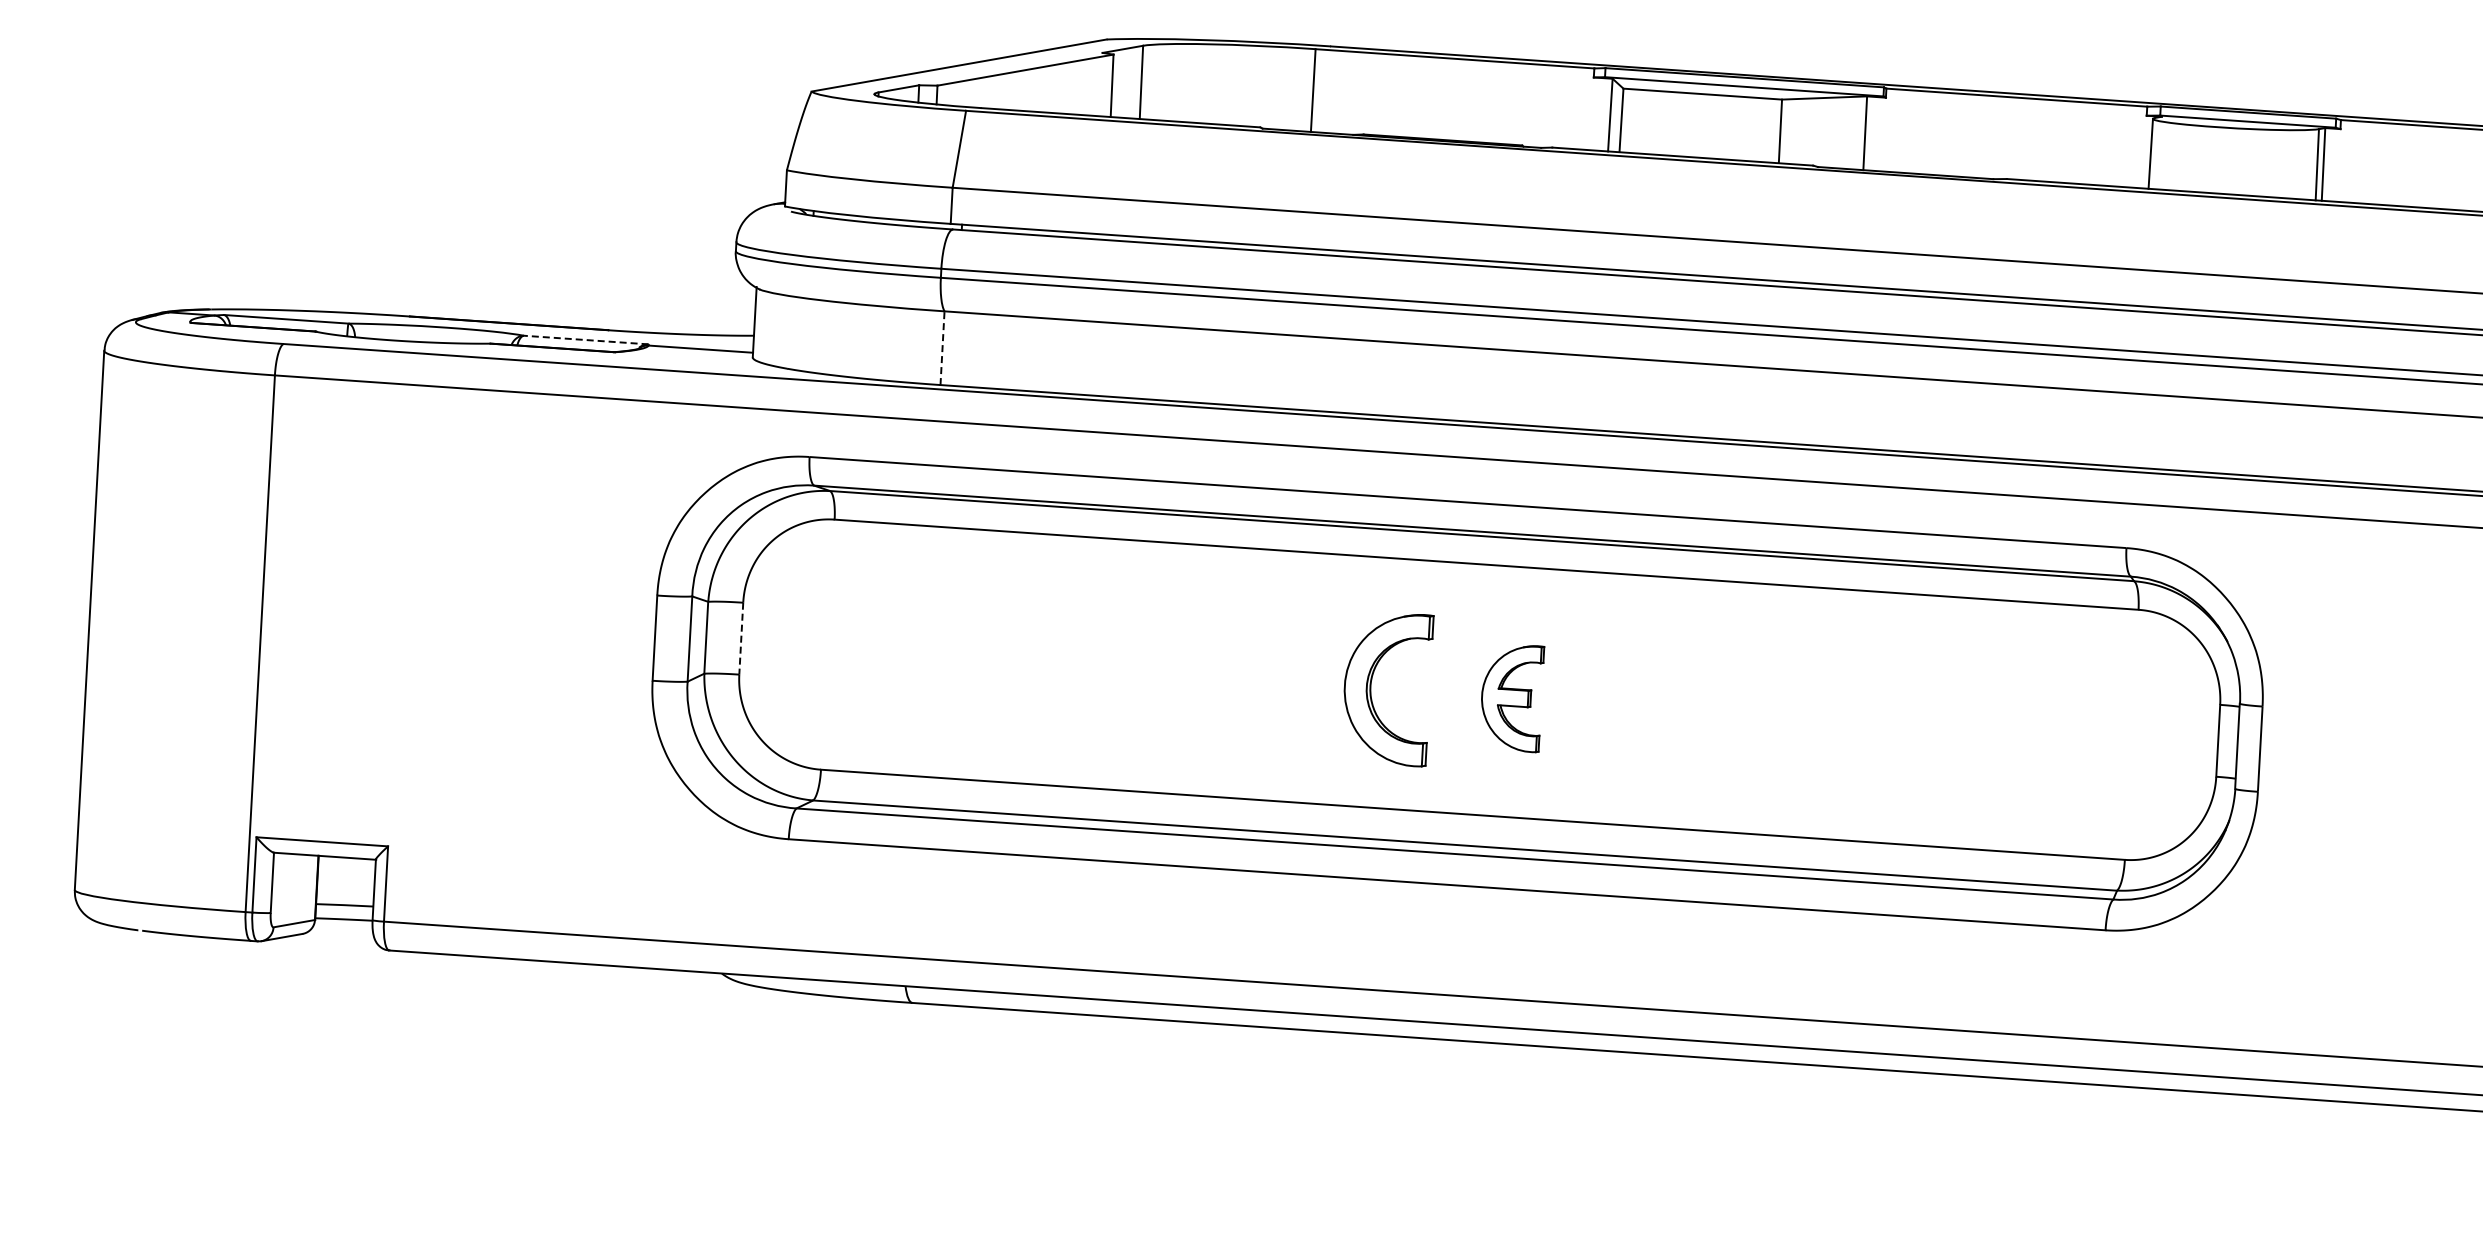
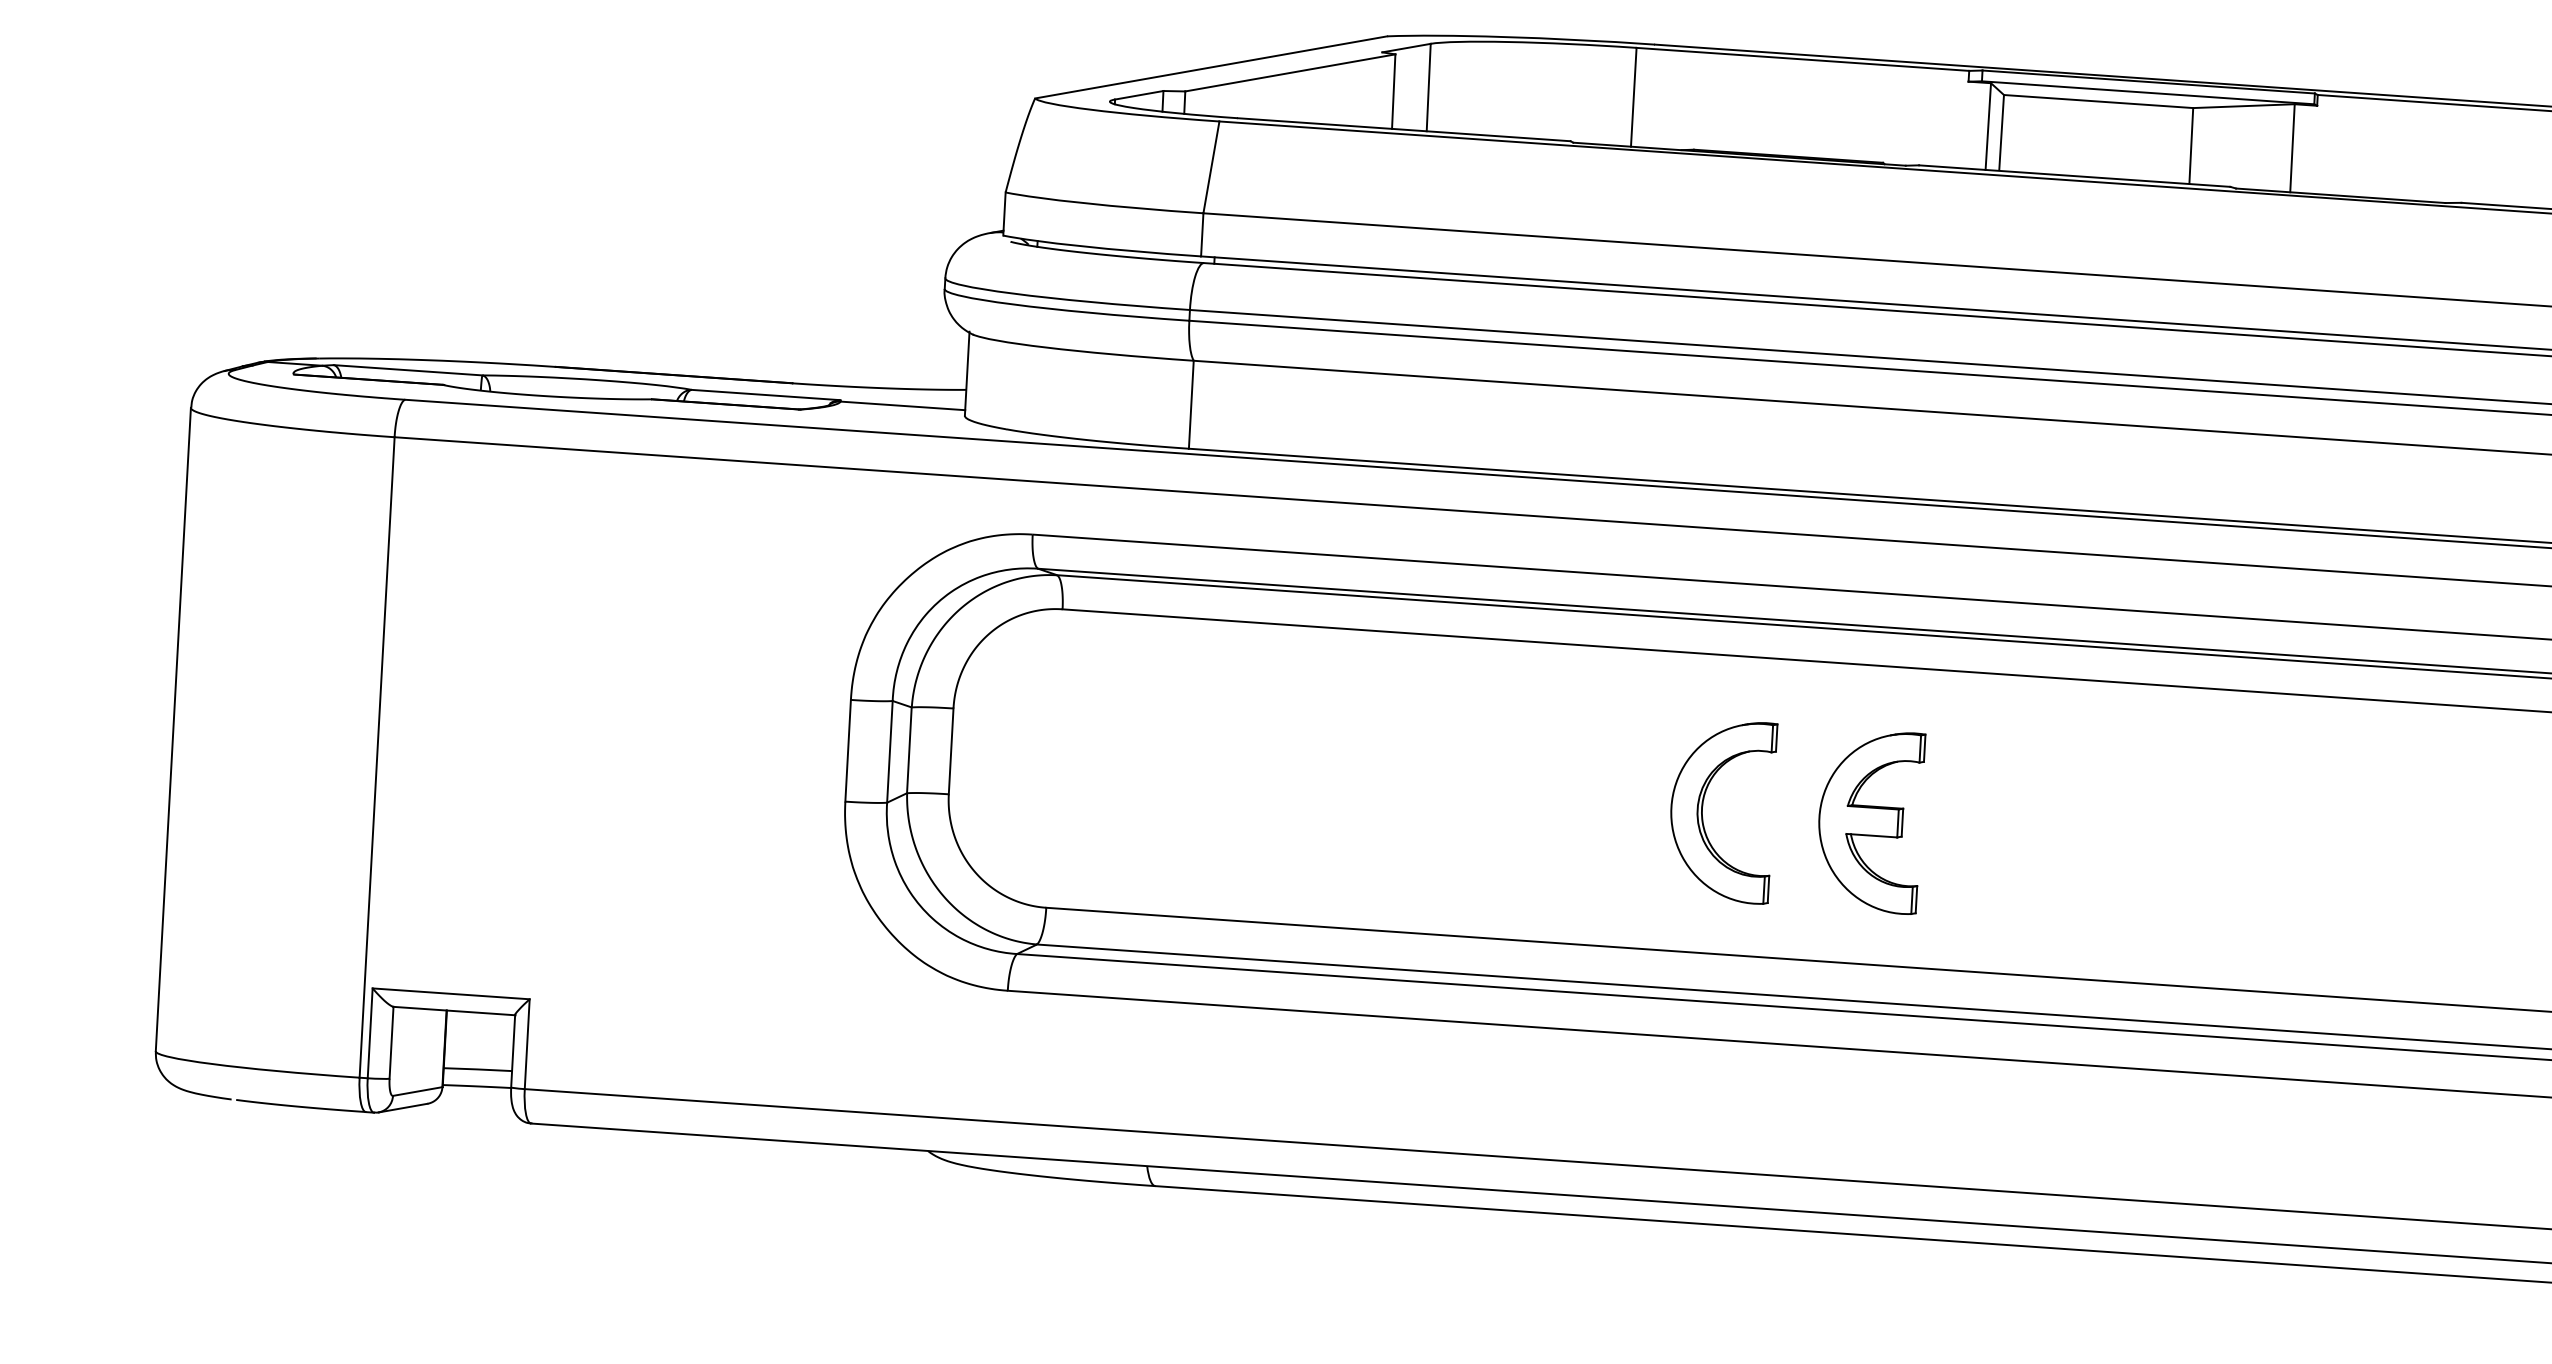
line: (585, 340) -> (765, 395), dashed -> solid
line: (942, 348) -> (1191, 405), dashed -> solid
line: (741, 638) -> (951, 751), dashed -> solid
part: (1512, 698) -> (1871, 822), size x1.43

